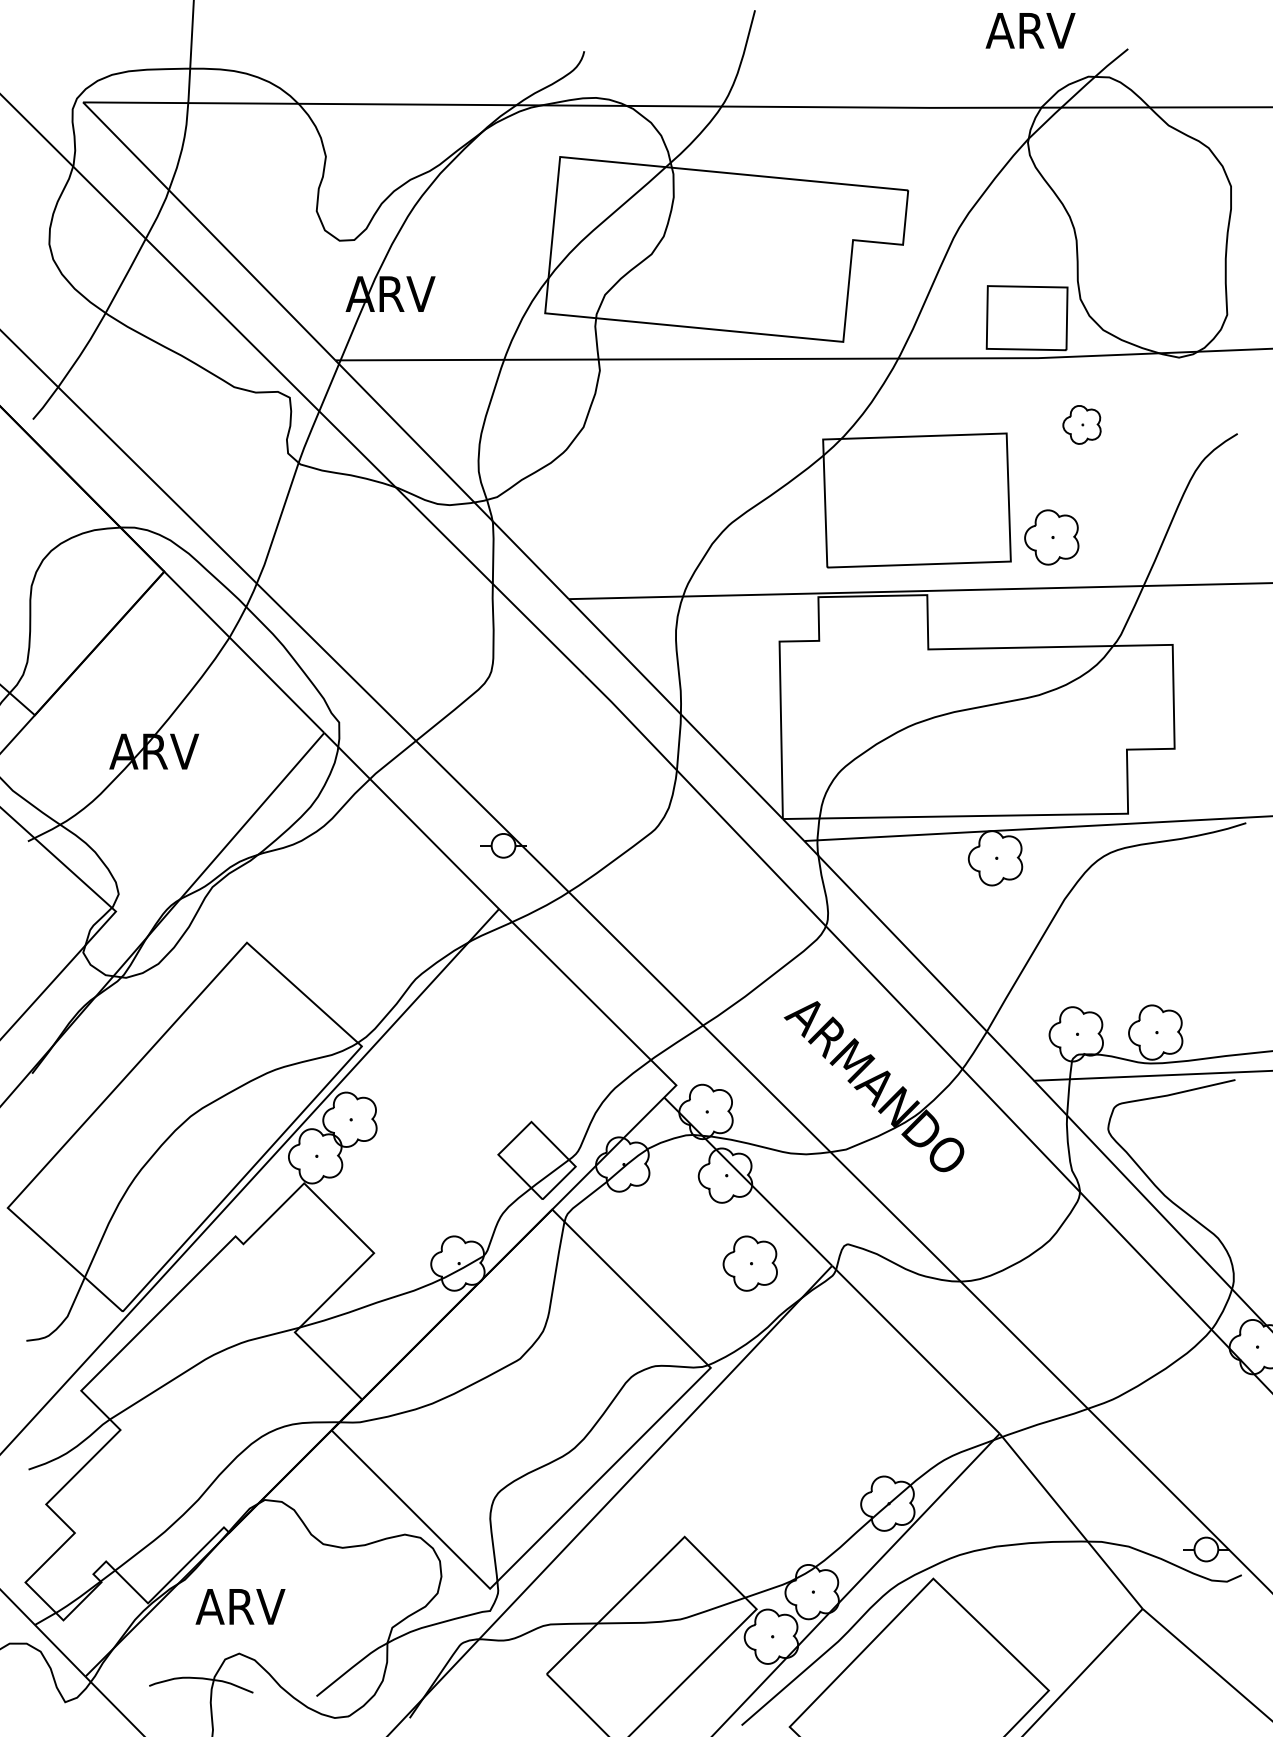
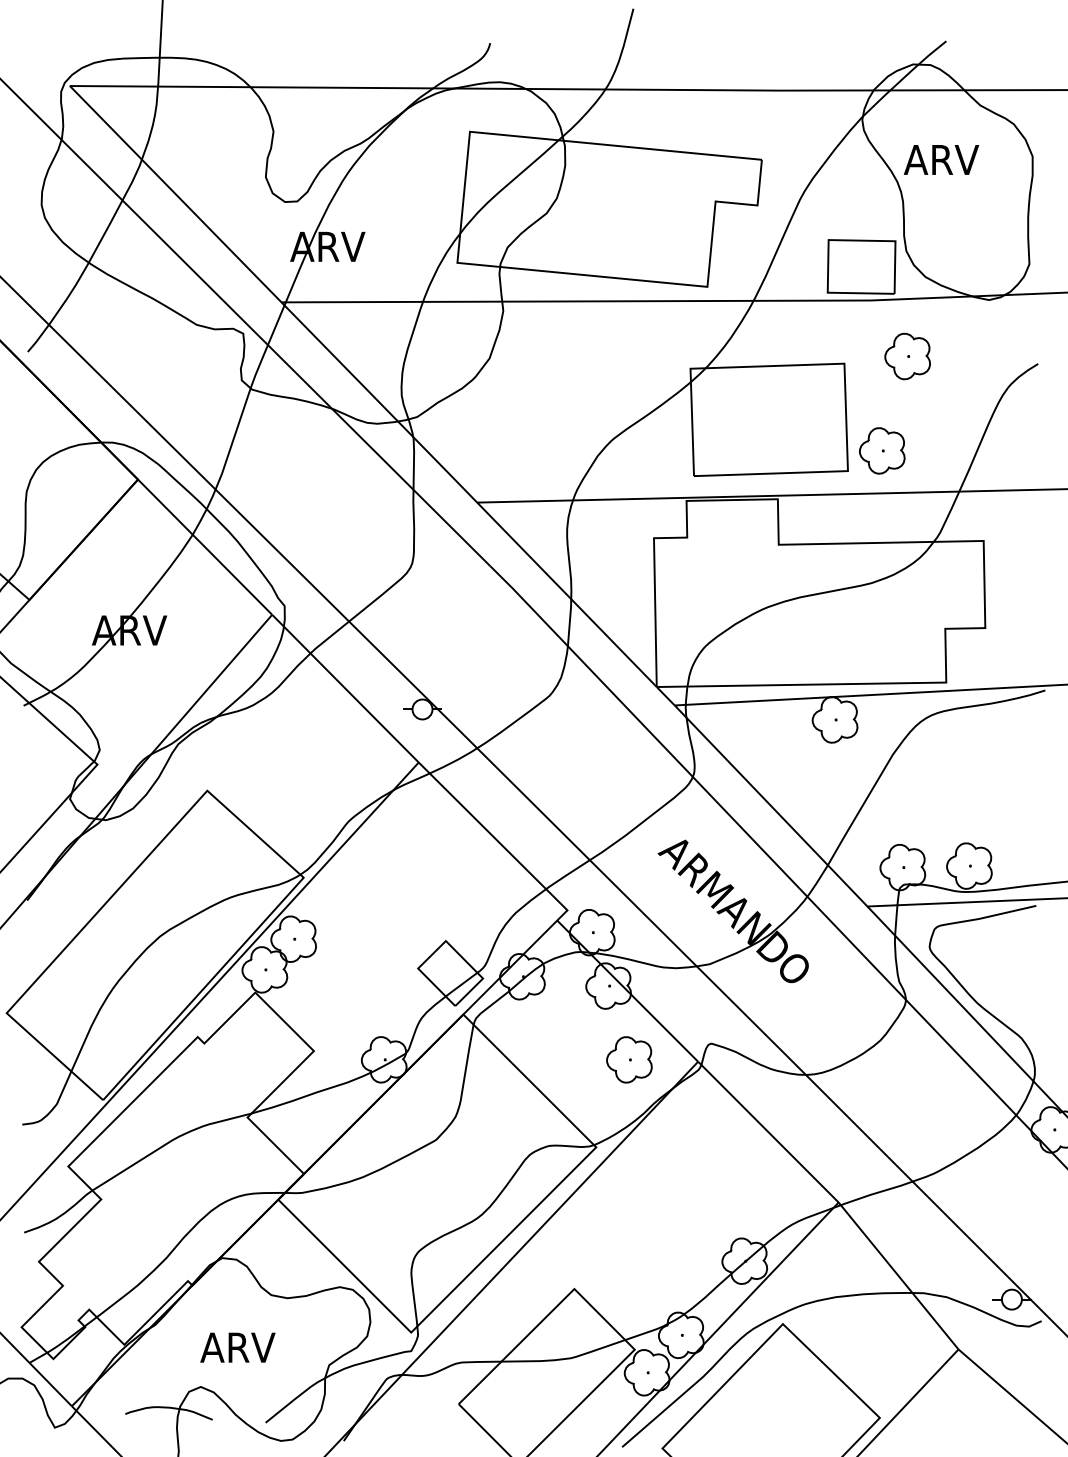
text: (1030, 30) -> (941, 159), moved
part: (1081, 424) -> (907, 356), size x1.43
text: (240, 1606) -> (237, 1347), moved

